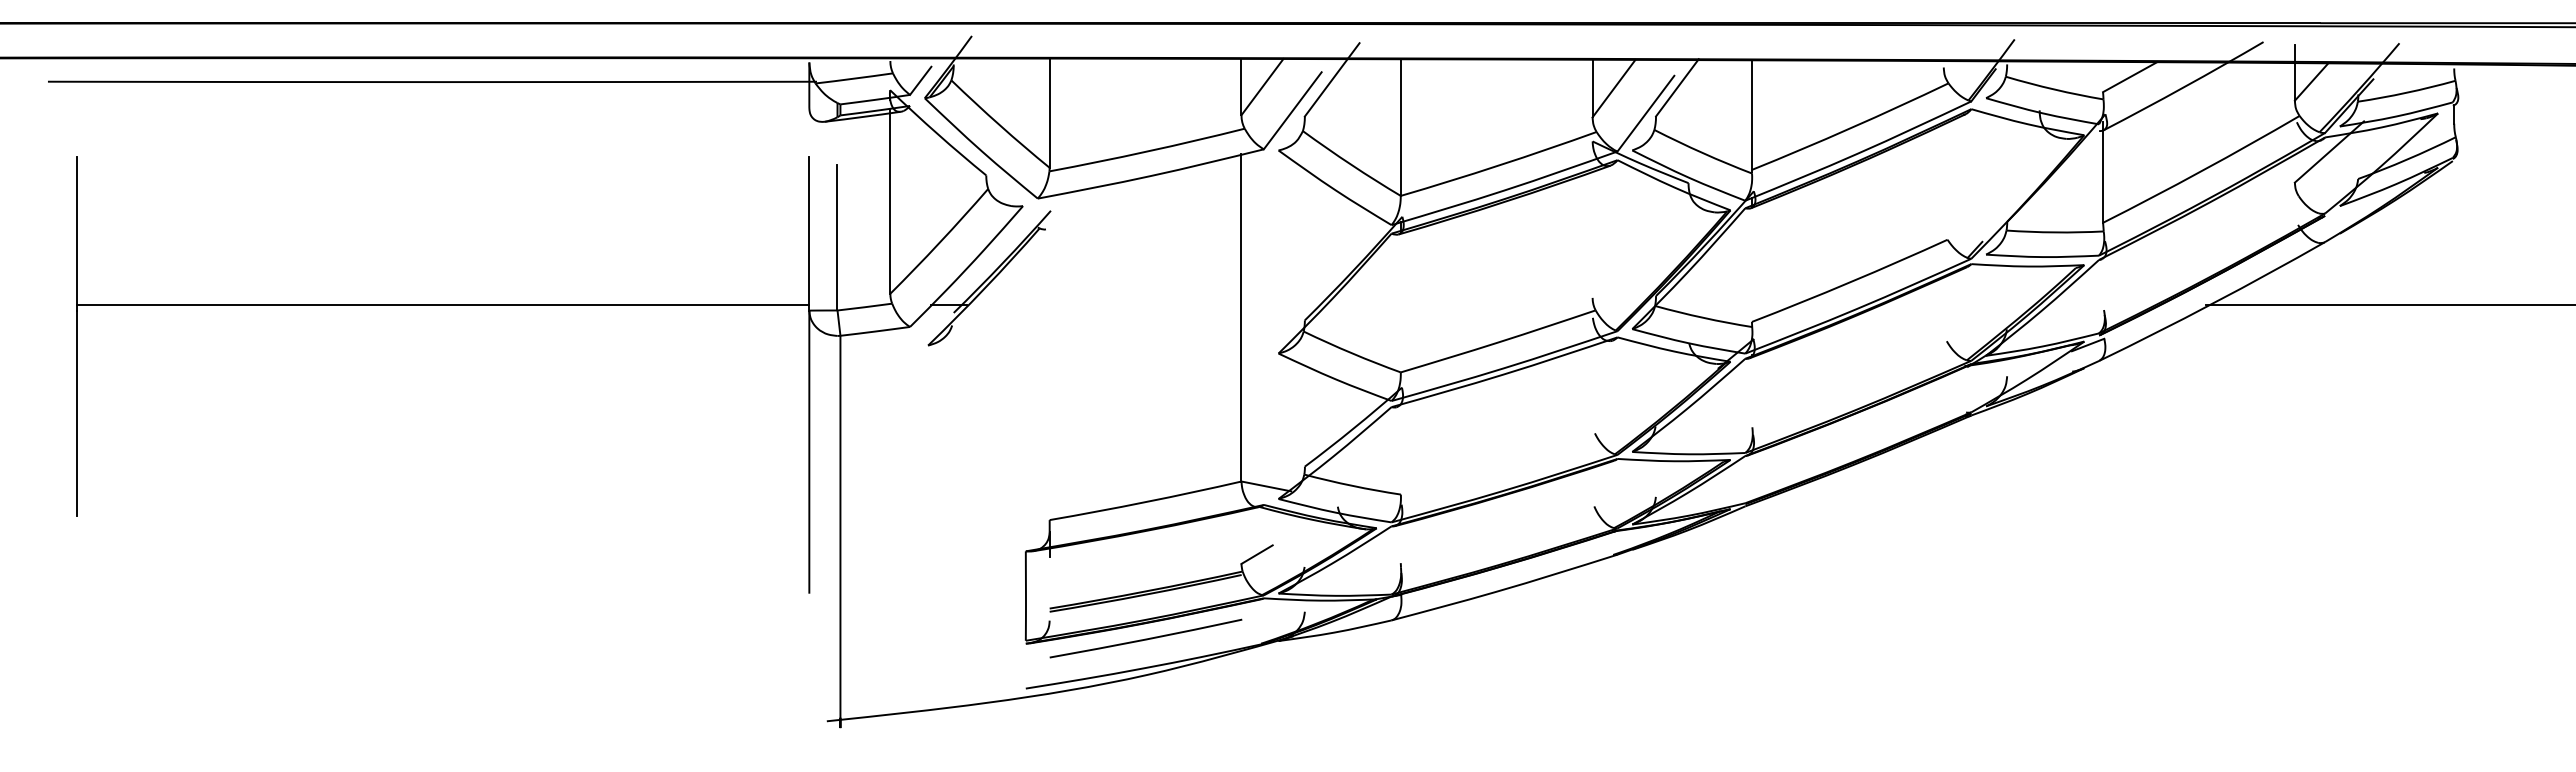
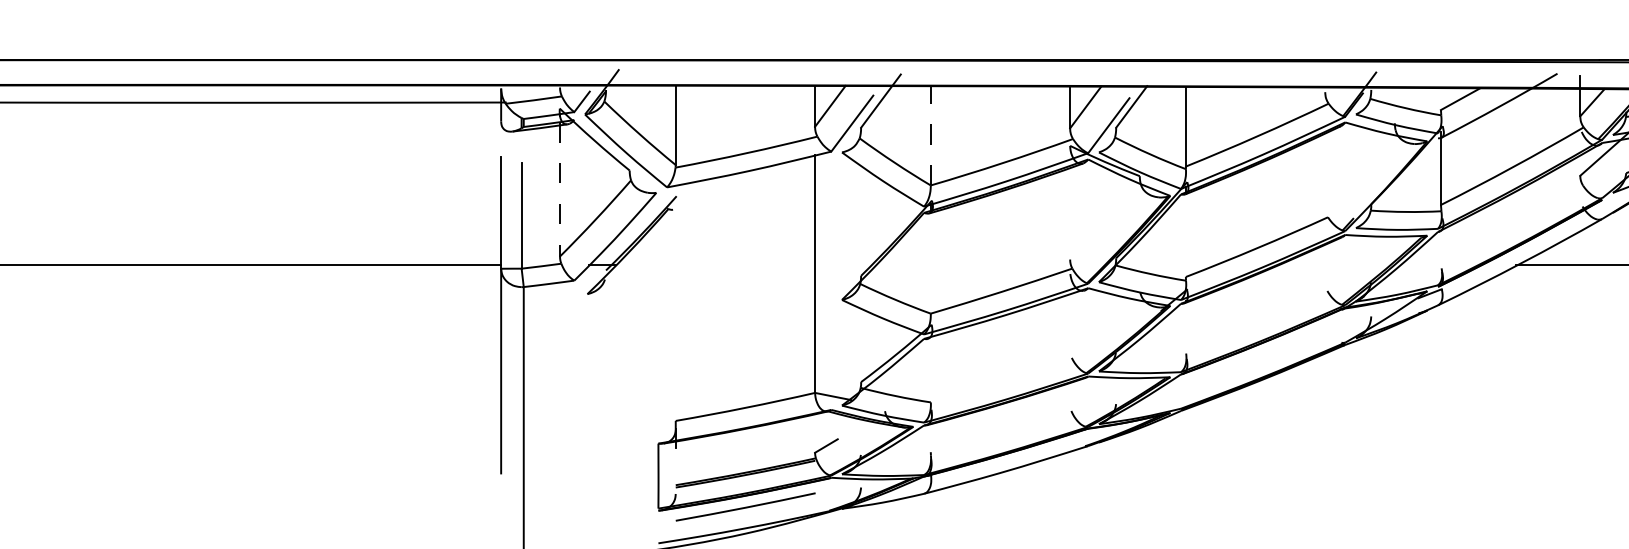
line: (1400, 127) -> (930, 135), solid -> dashed
line: (890, 201) -> (560, 189), solid -> dashed

